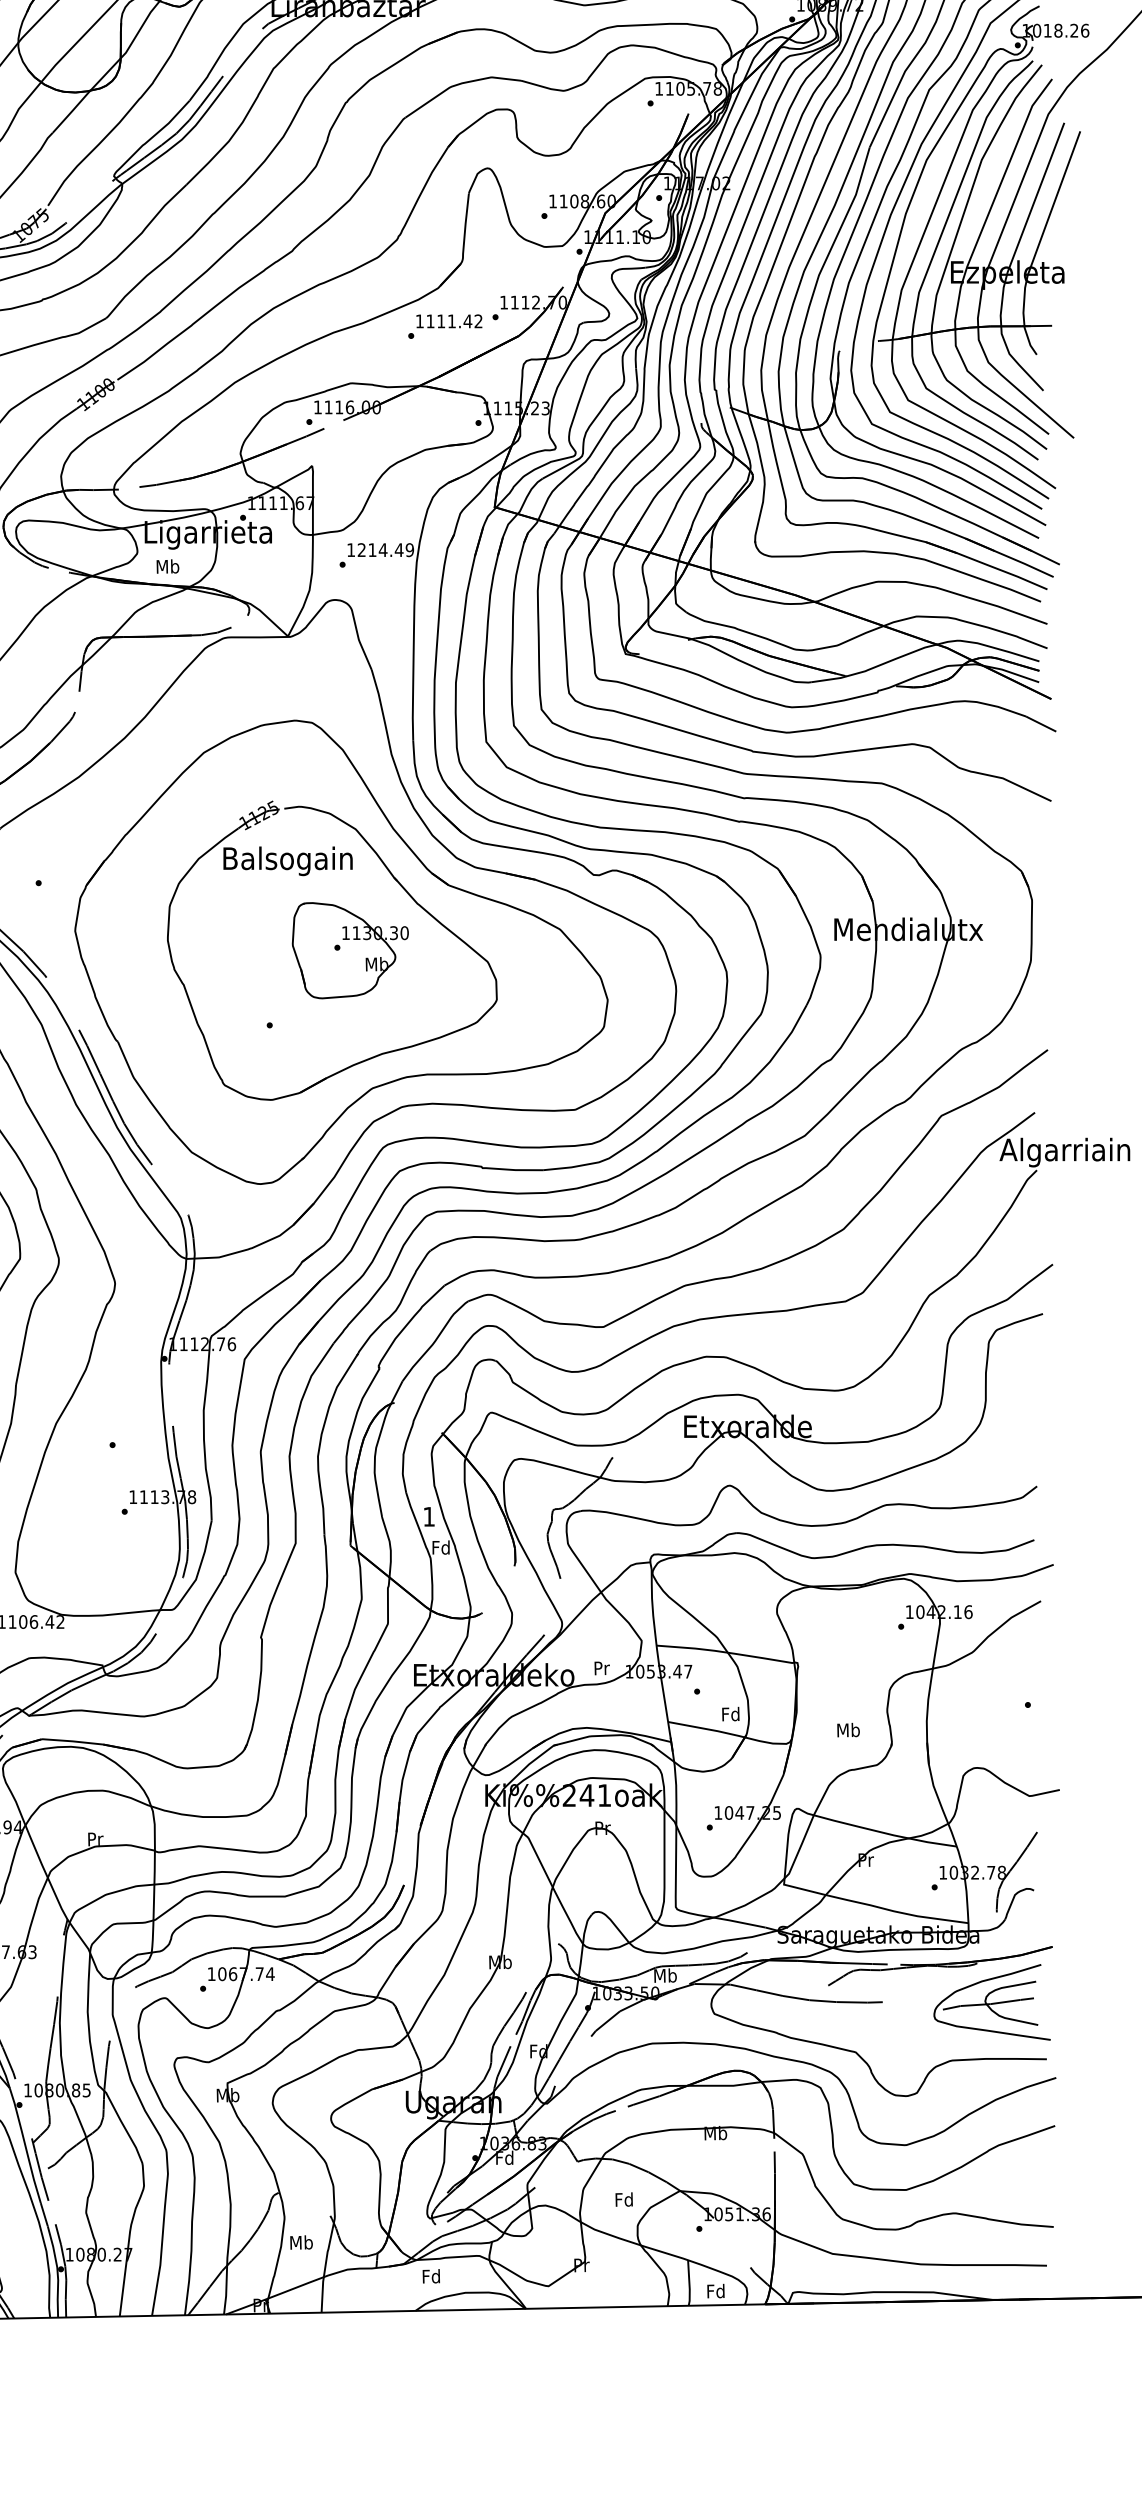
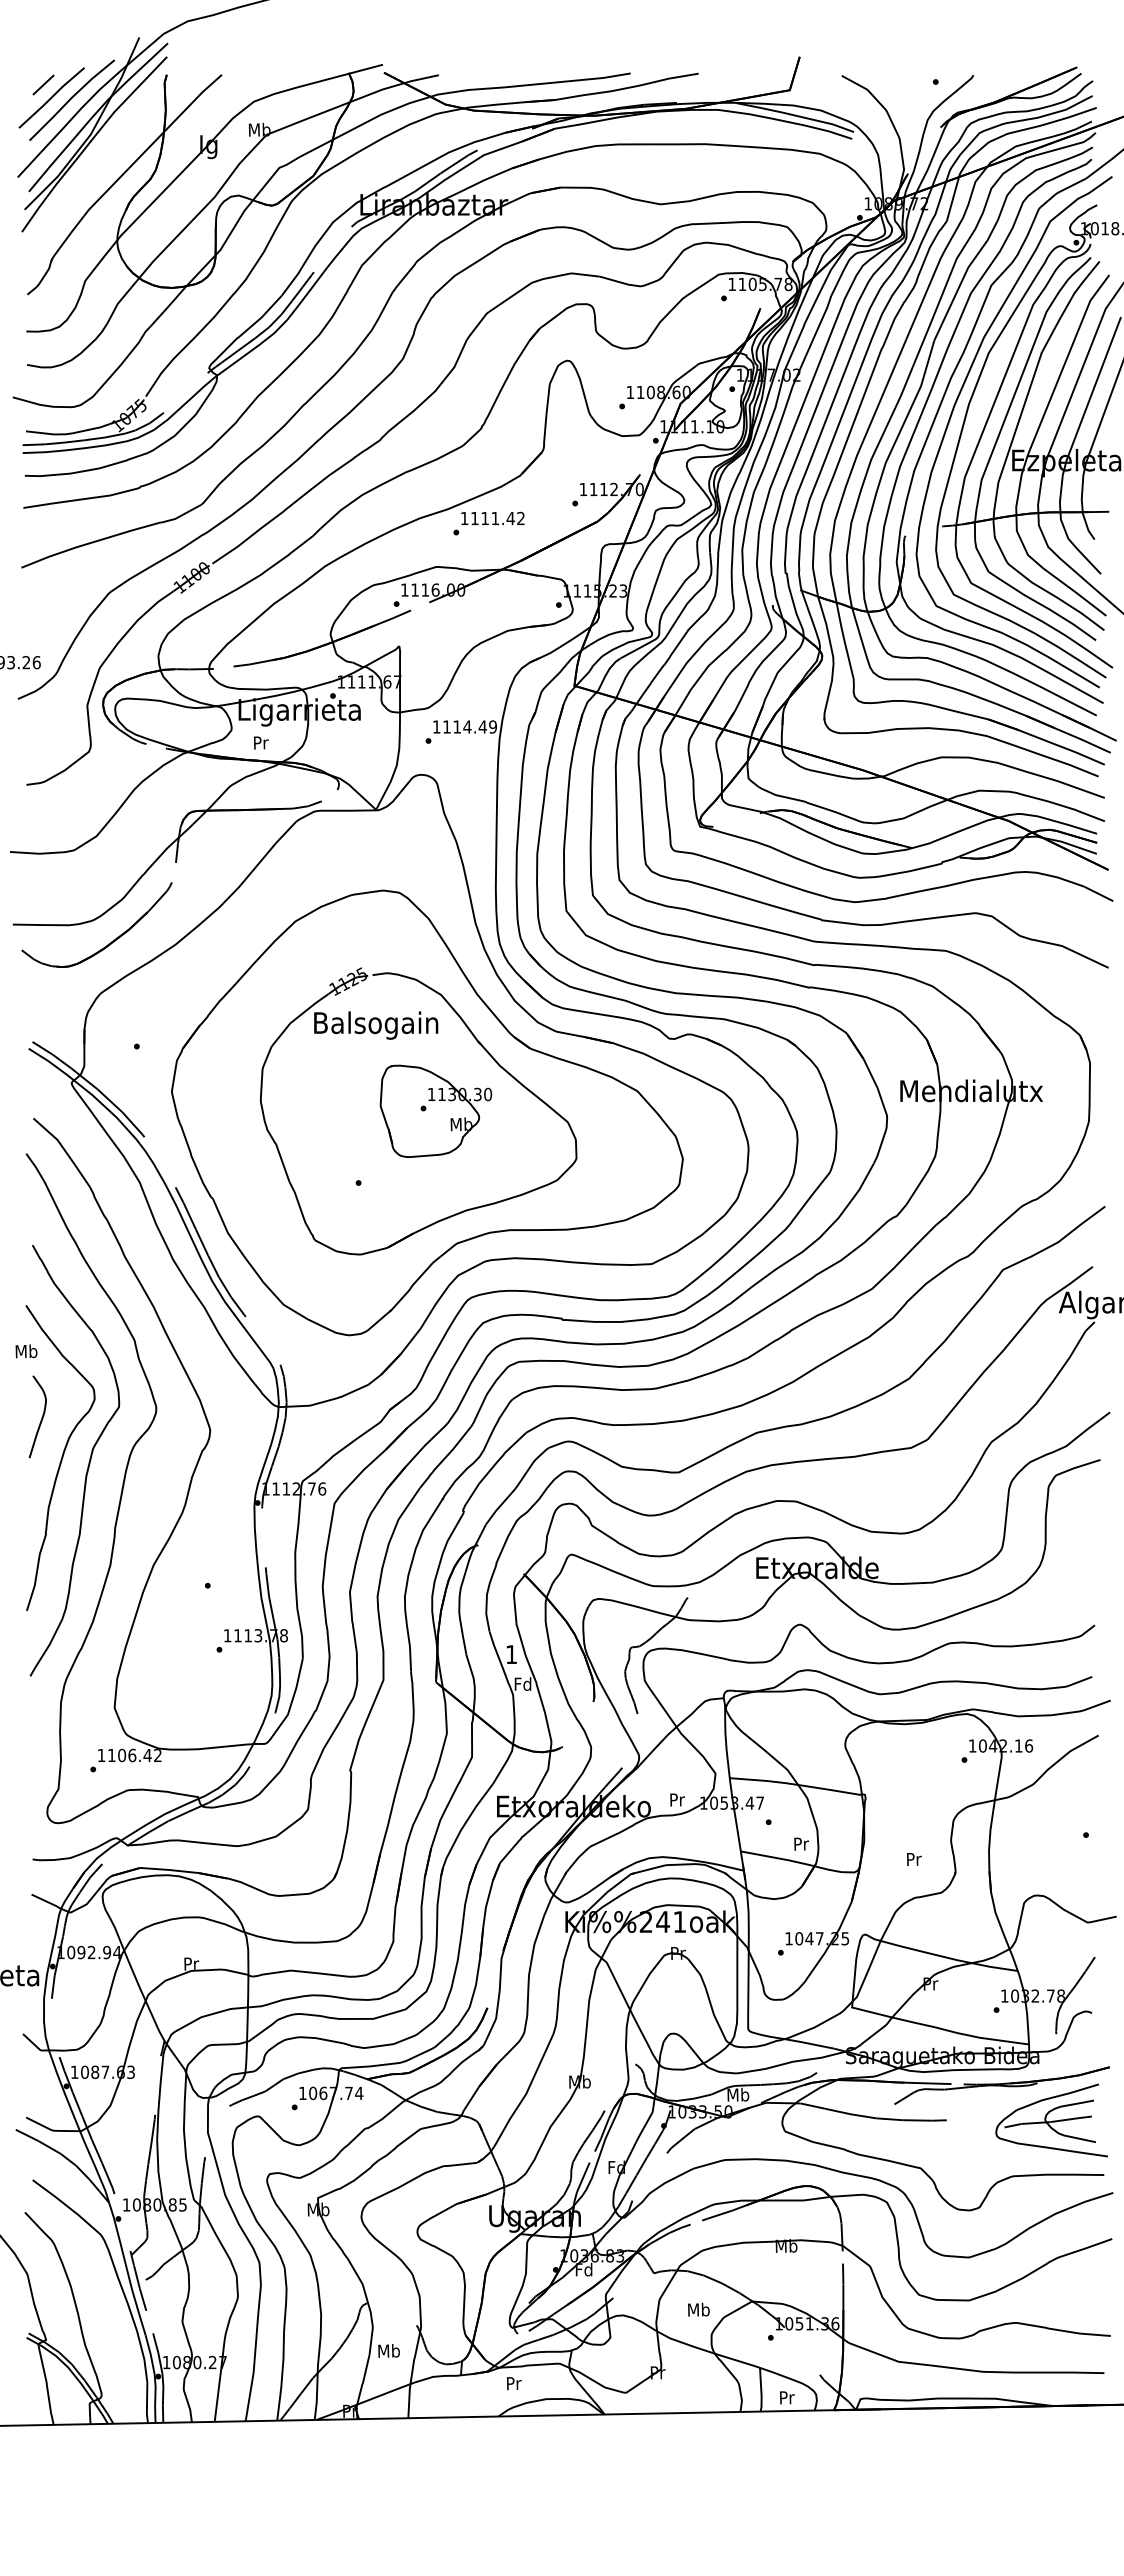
text: (444, 326) -> (488, 523), moved
text: (361, 549) -> (446, 726), 1214.49 -> 1114.49
text: (167, 566) -> (260, 742), Mb -> Pr
text: (730, 1713) -> (800, 1843), Fd -> Pr
text: (848, 1730) -> (913, 1859), Mb -> Pr
text: (623, 2199) -> (698, 2309), Fd -> Mb
text: (431, 2276) -> (513, 2383), Fd -> Pr
text: (715, 2291) -> (786, 2397), Fd -> Pr

